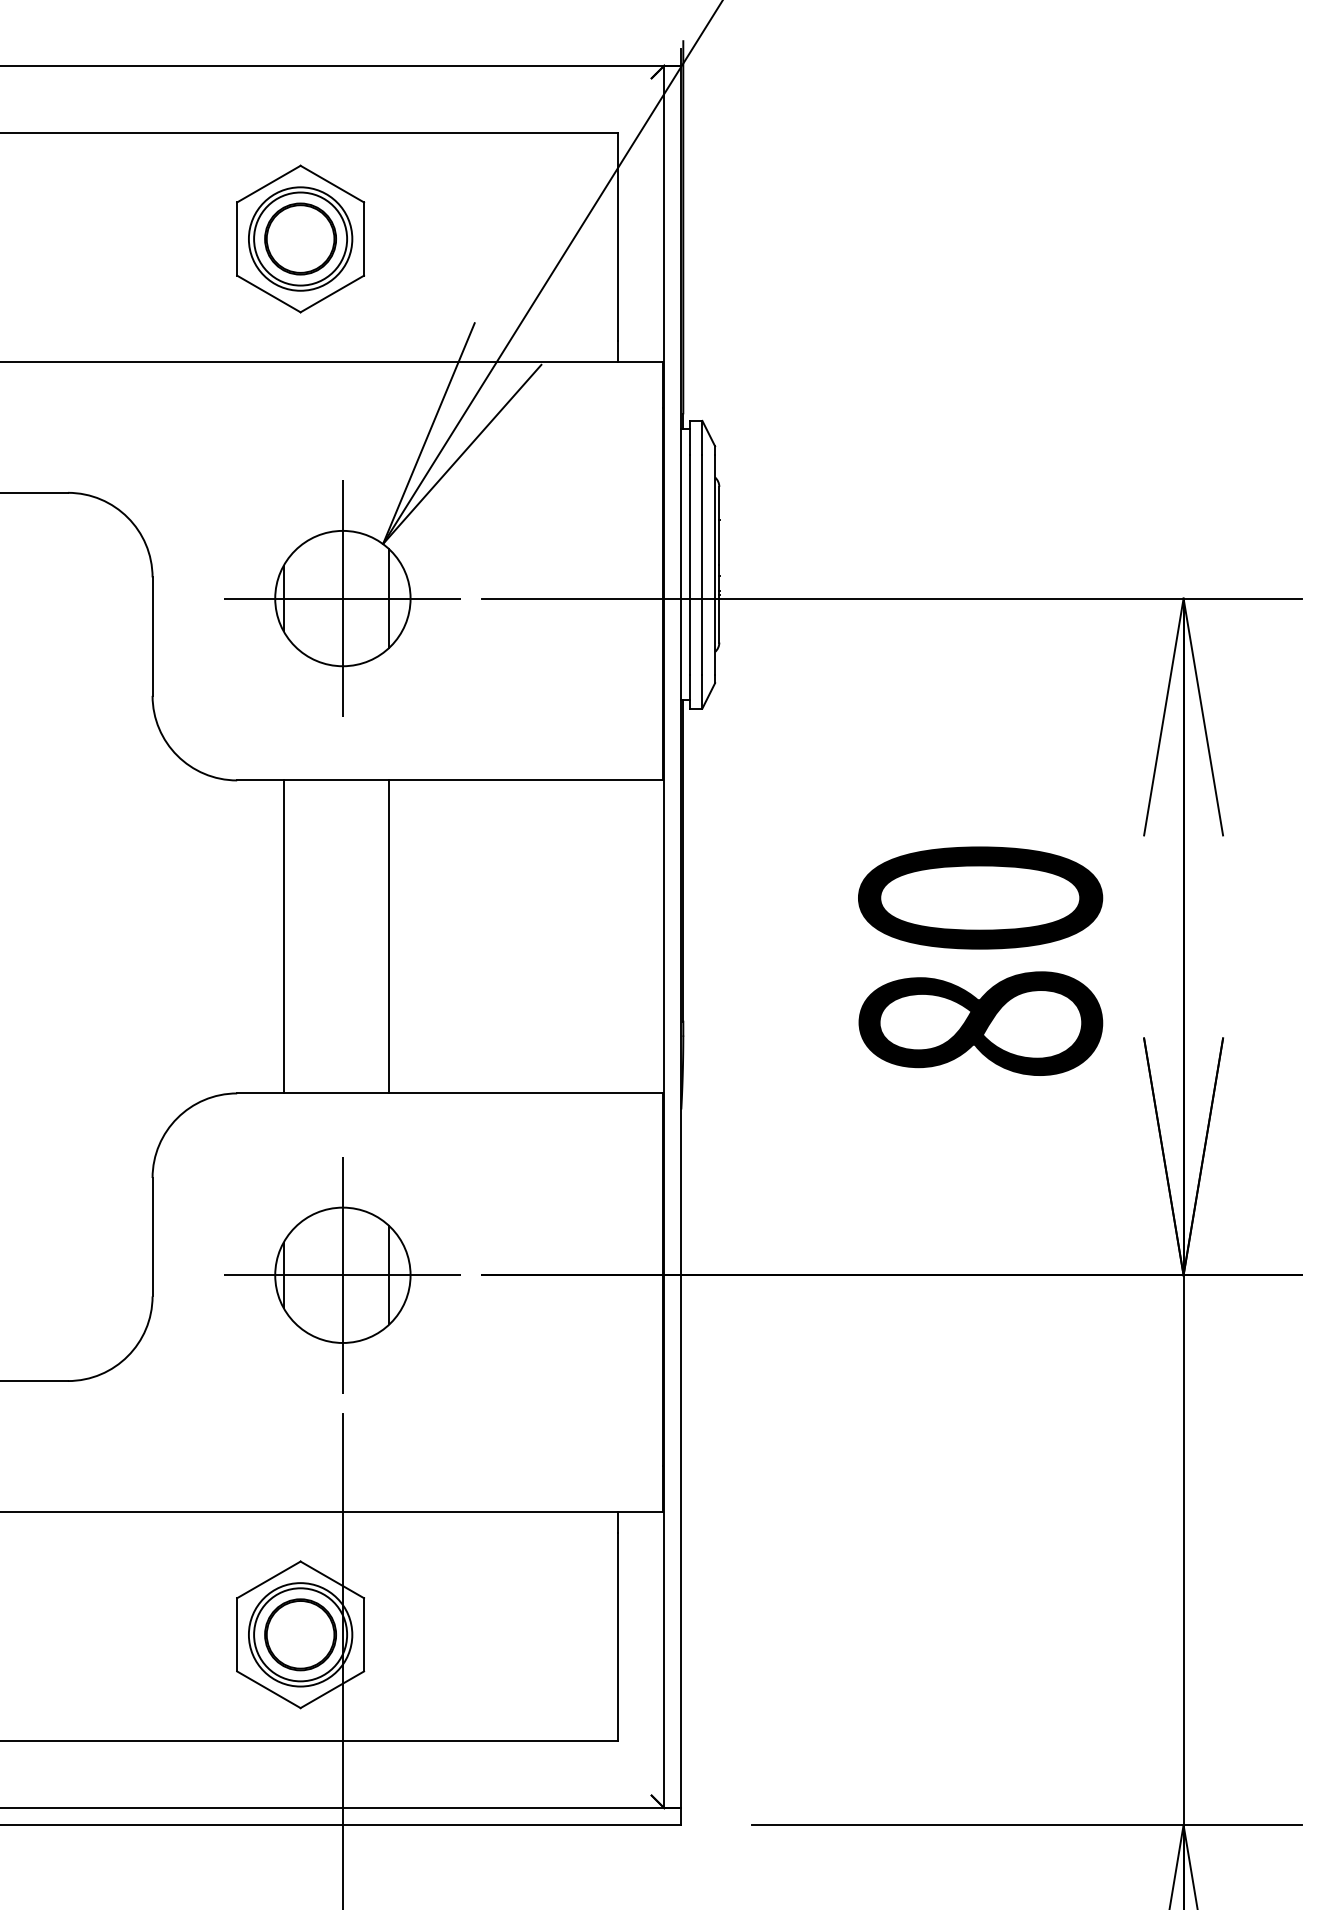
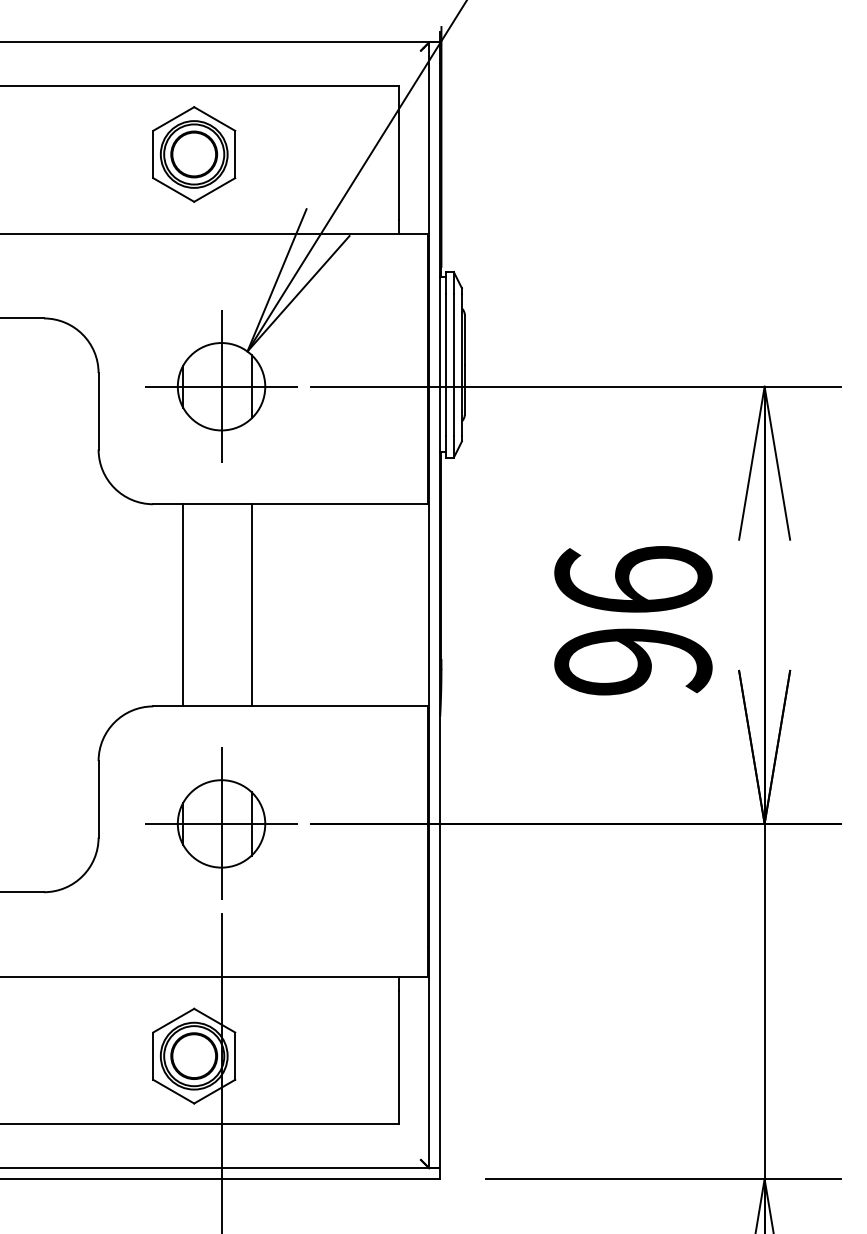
text: (980, 960) -> (633, 620), 80 -> 96

